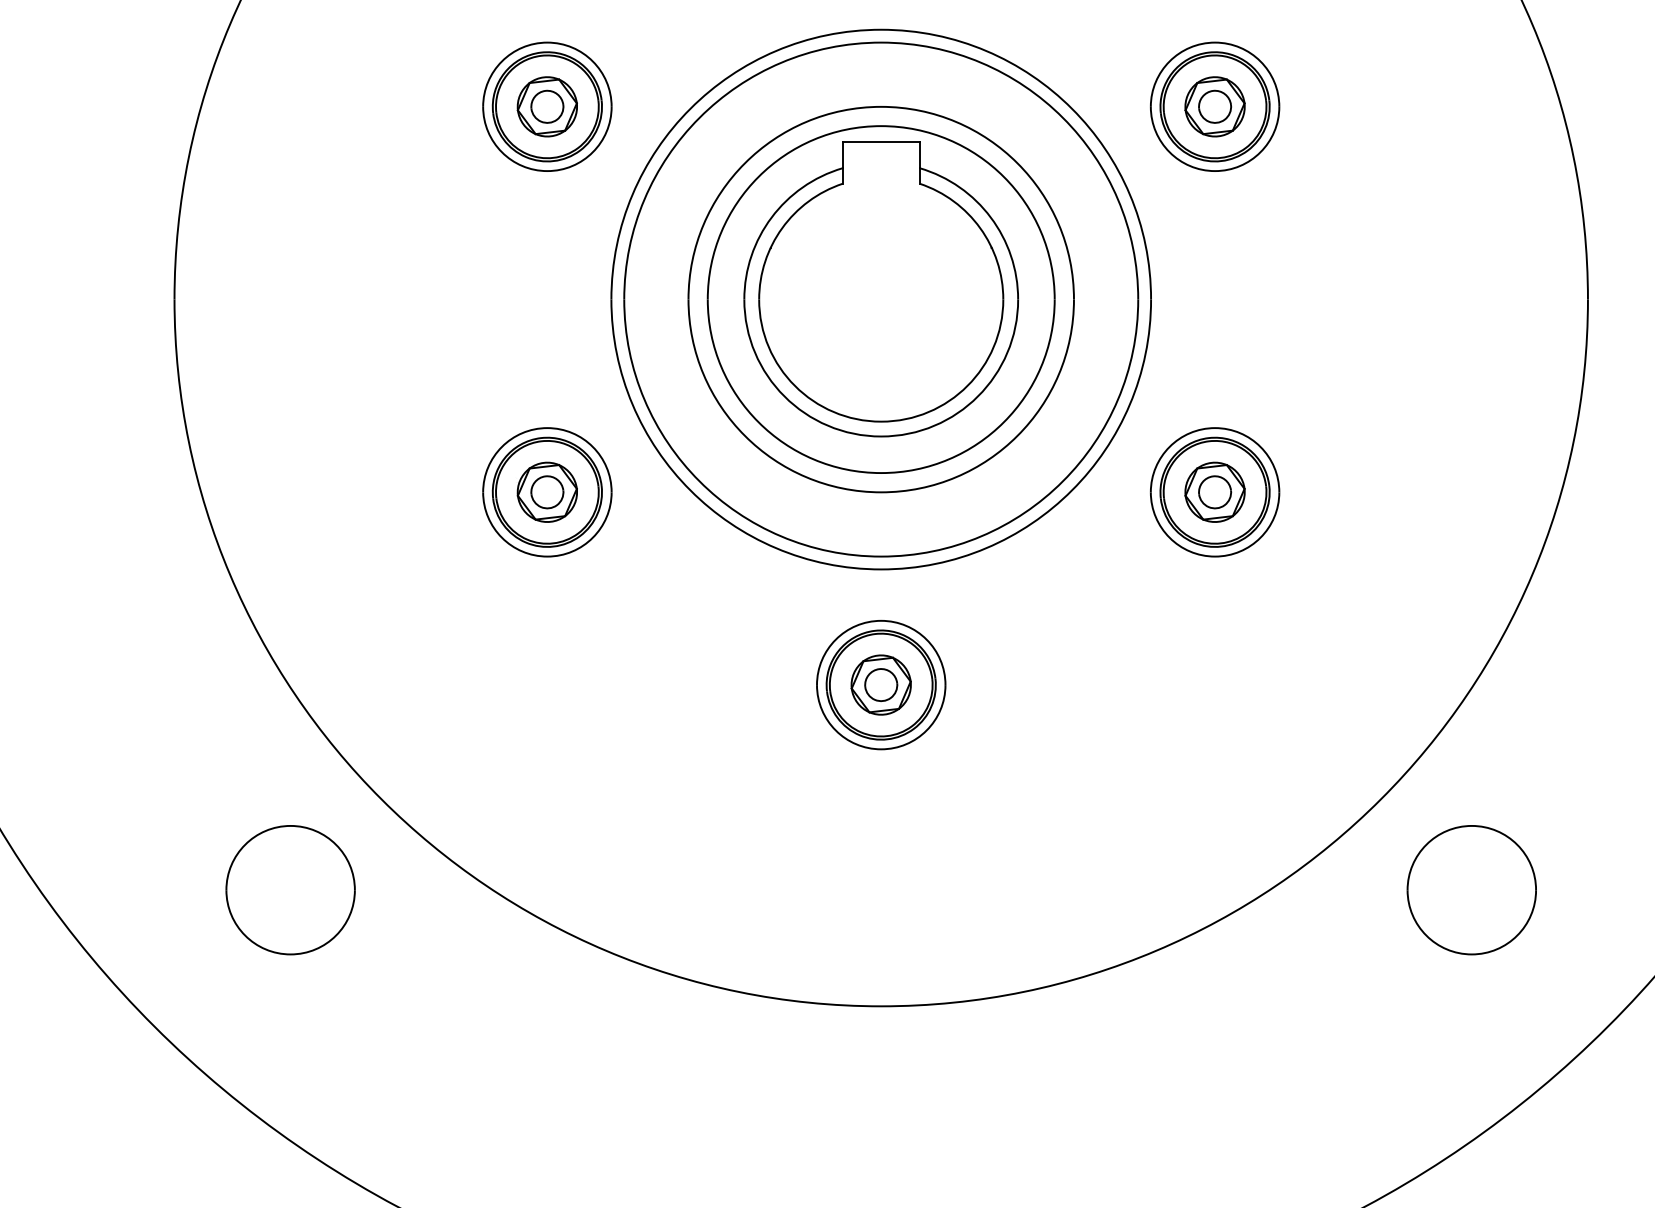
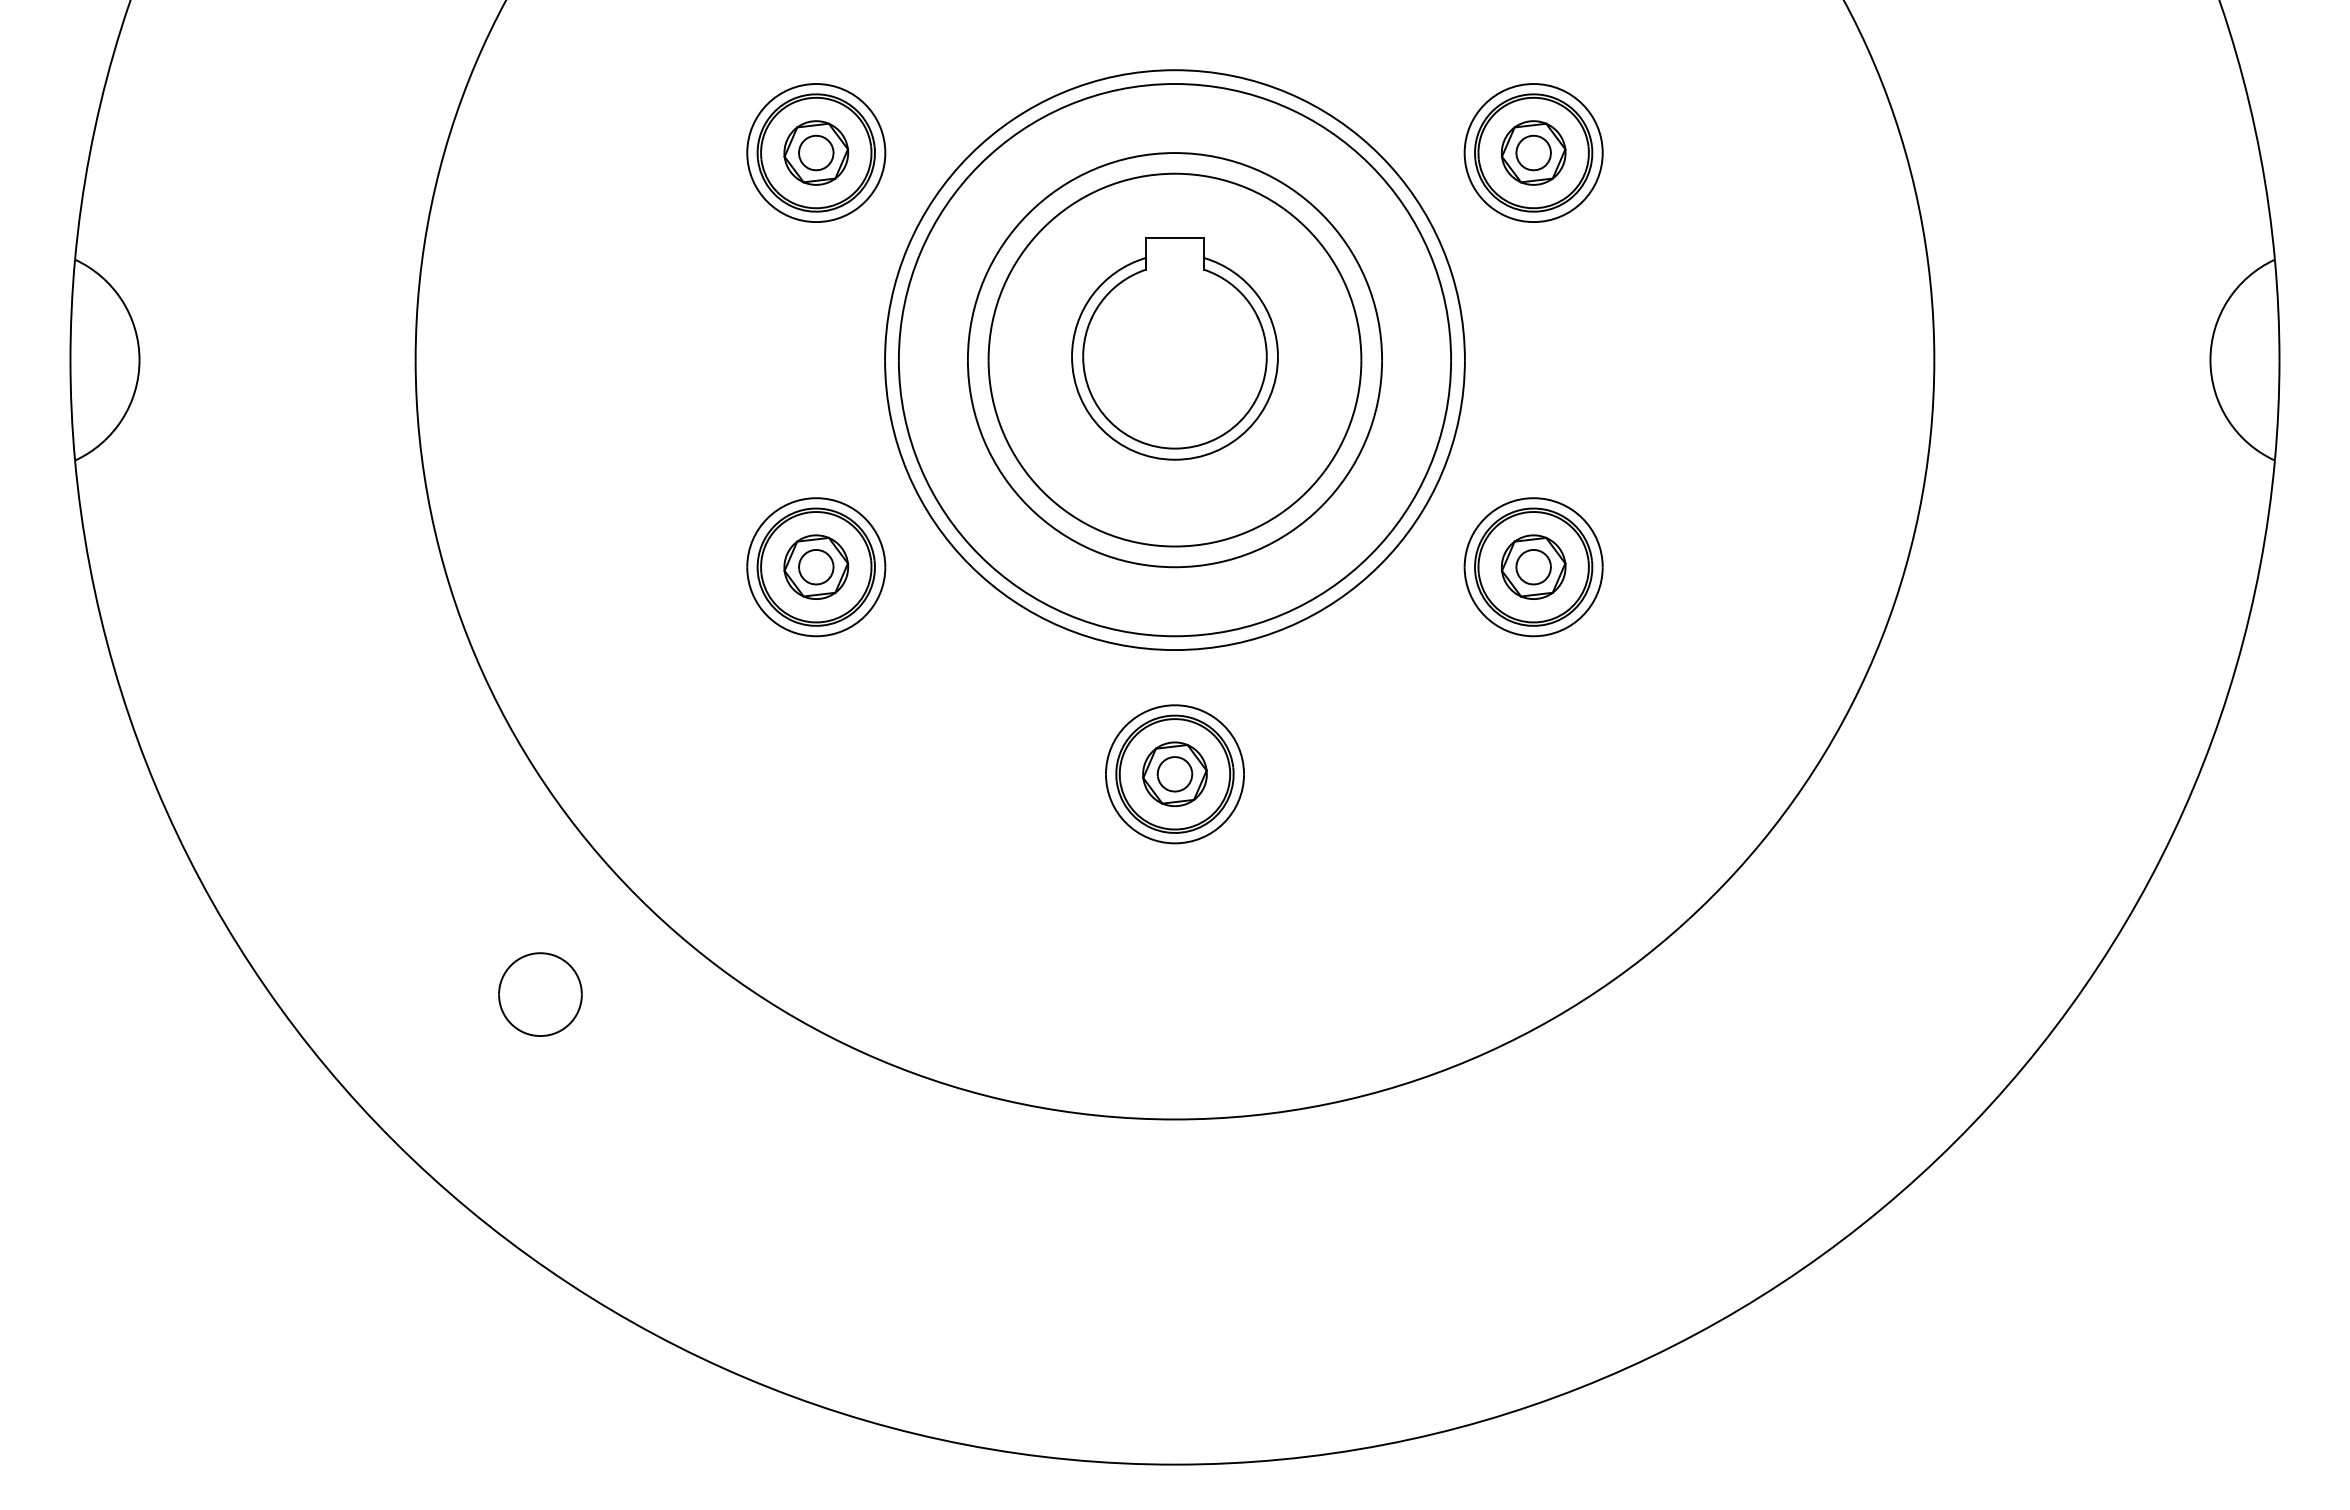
part: (880, 288) -> (1174, 348), size x0.7
part: (290, 890) -> (540, 994), size x0.6
part: (1471, 890) -> (1809, 994), removed

